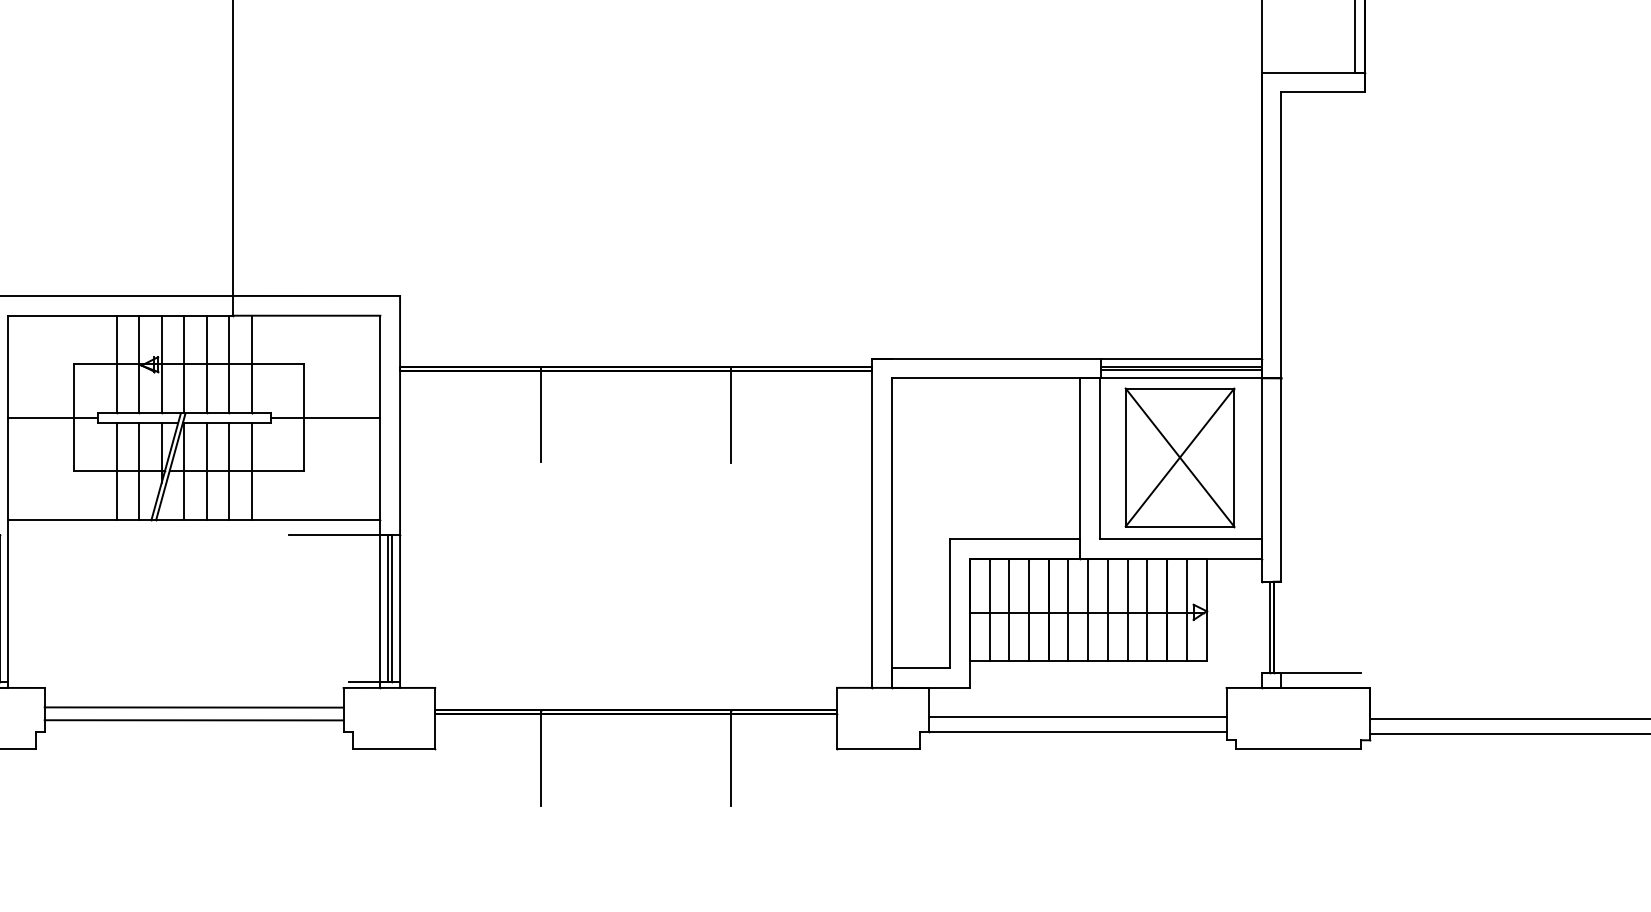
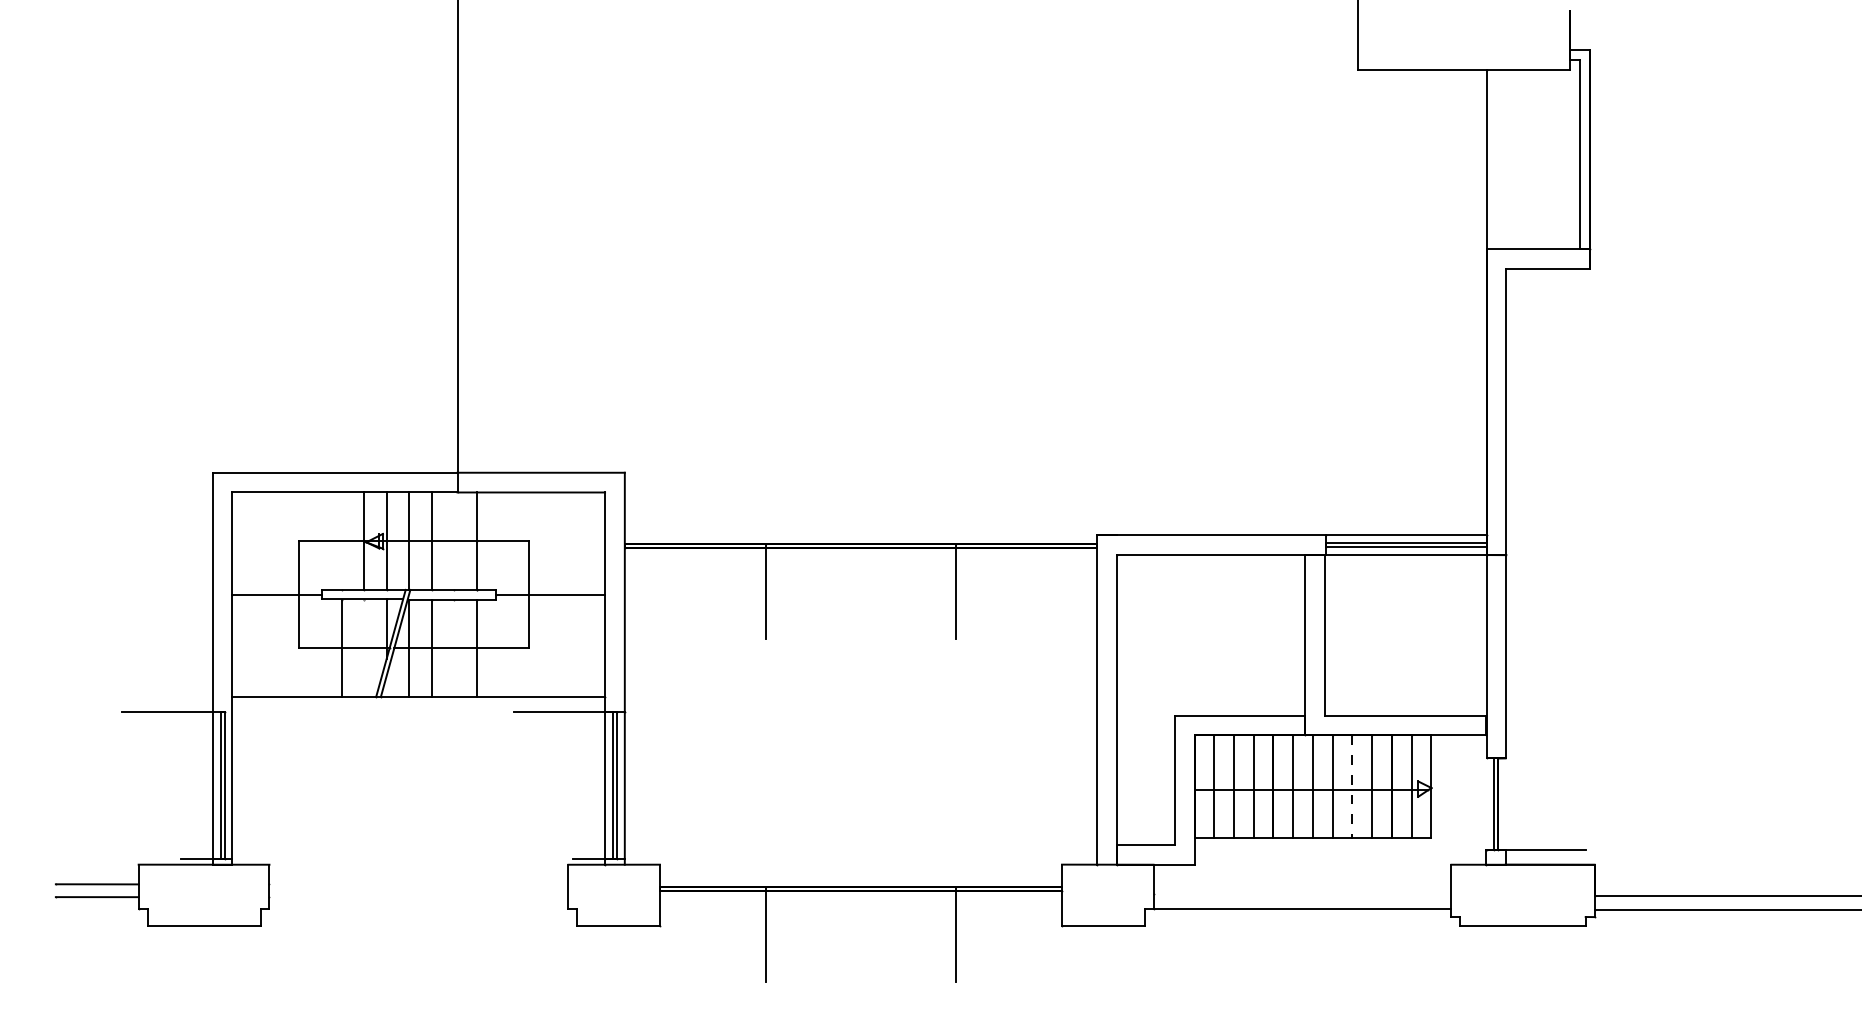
line: (116, 363) -> (341, 540), removed
line: (229, 363) -> (454, 540), removed
part: (1179, 457) -> (1404, 634), removed
line: (139, 470) -> (364, 647), removed
line: (229, 470) -> (454, 647), removed
line: (1127, 610) -> (1352, 787), solid -> dashed
line: (193, 707) -> (418, 884), removed
line: (1077, 716) -> (1302, 893), removed
line: (193, 720) -> (418, 897), removed

